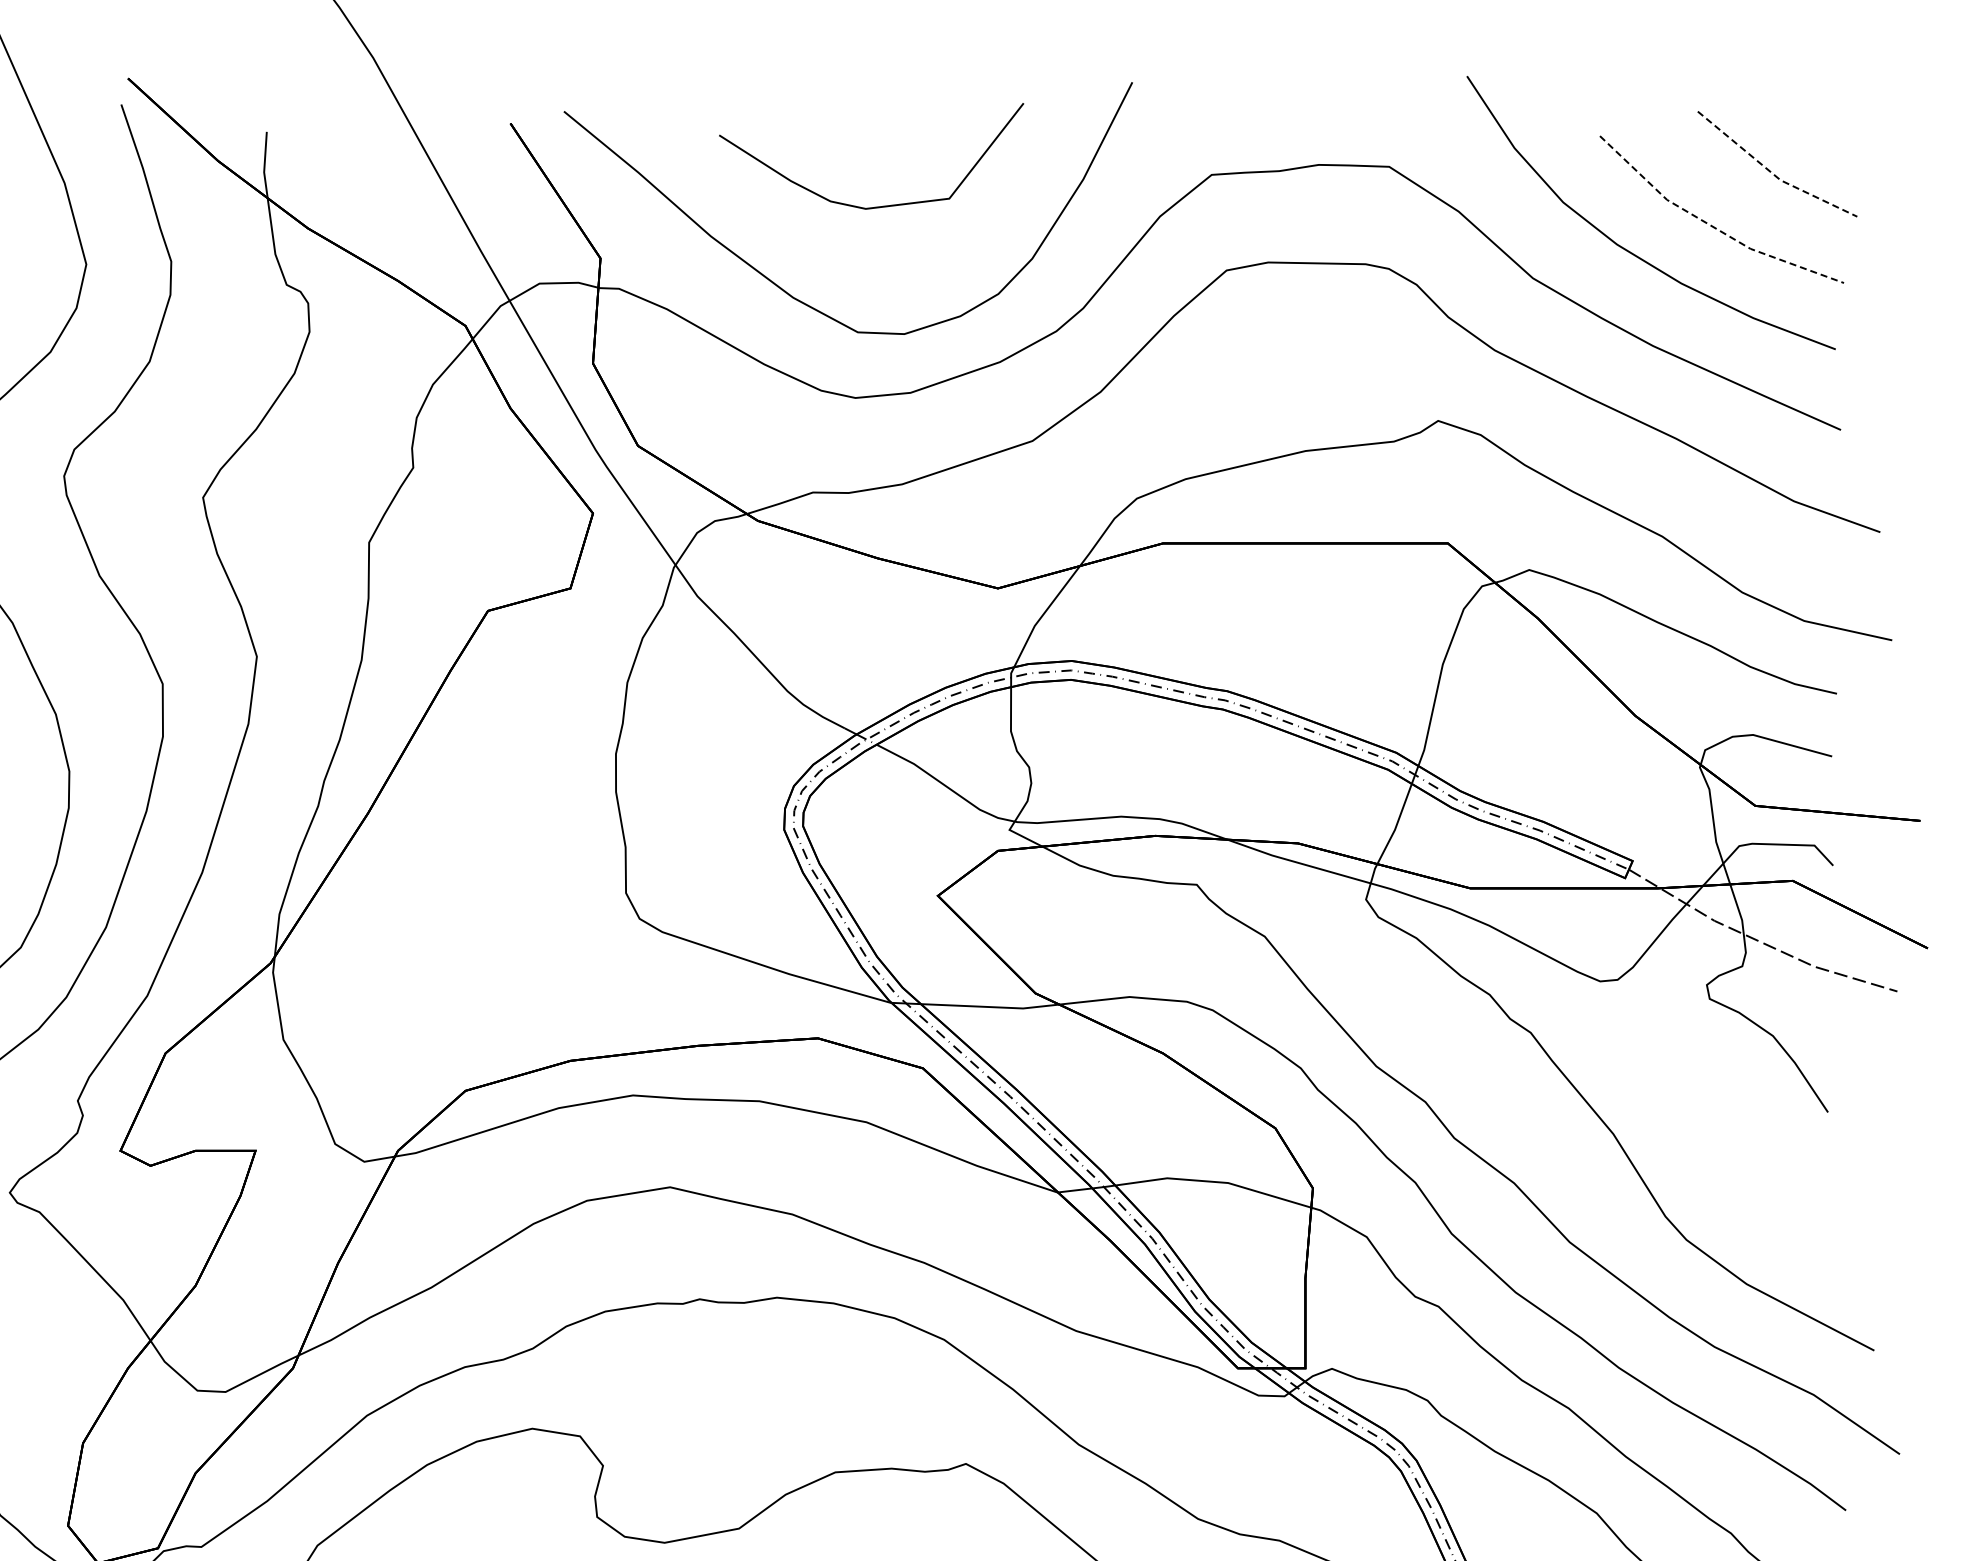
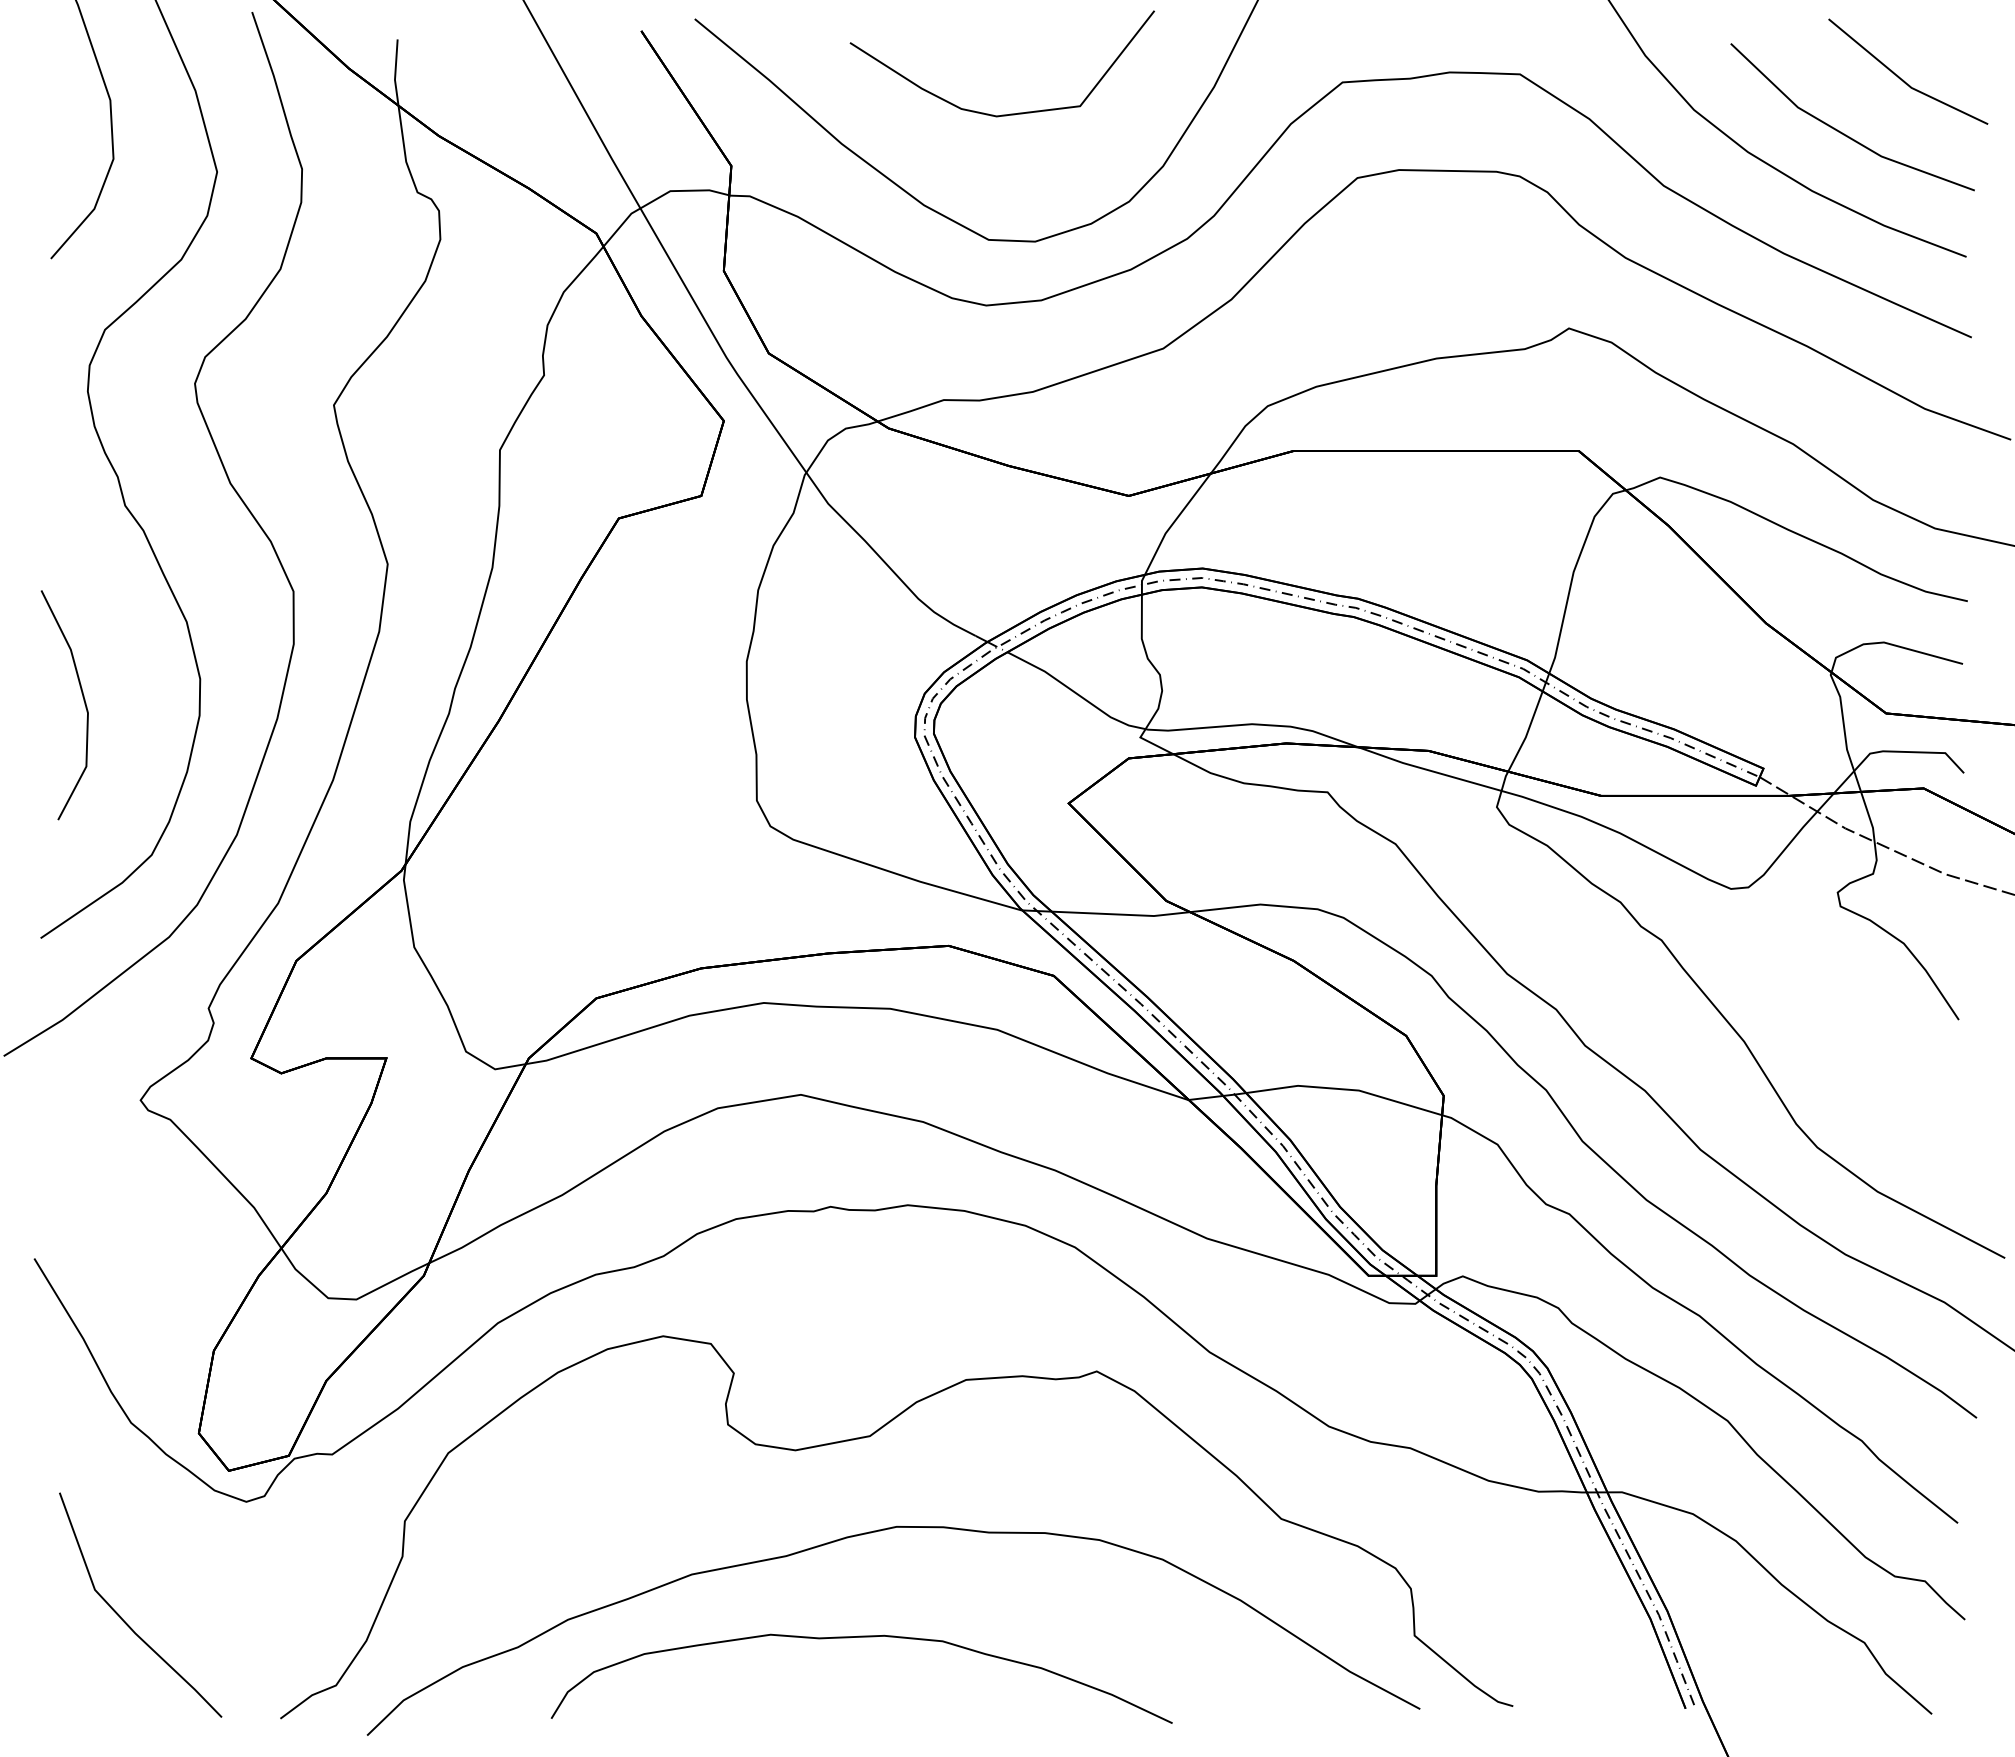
line: (1772, 172) -> (1903, 80), dashed -> solid
line: (1711, 225) -> (1842, 133), dashed -> solid

